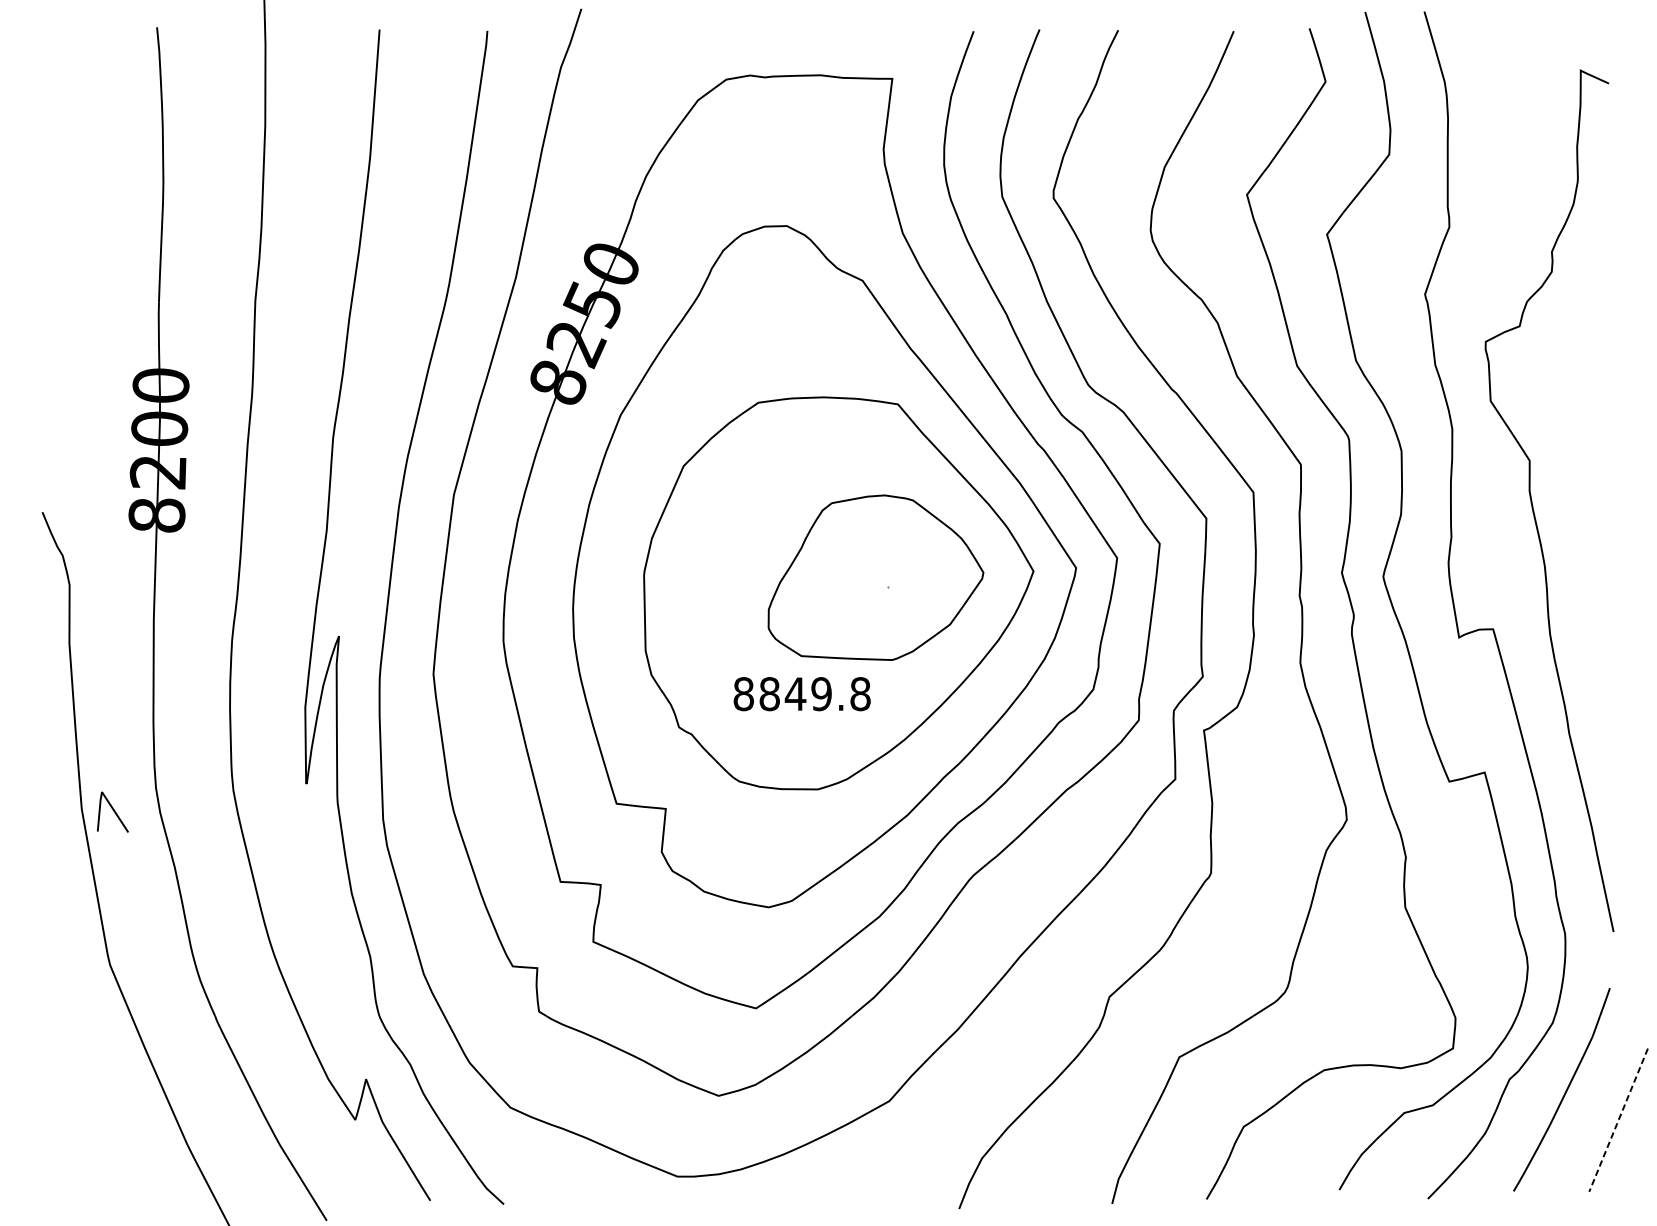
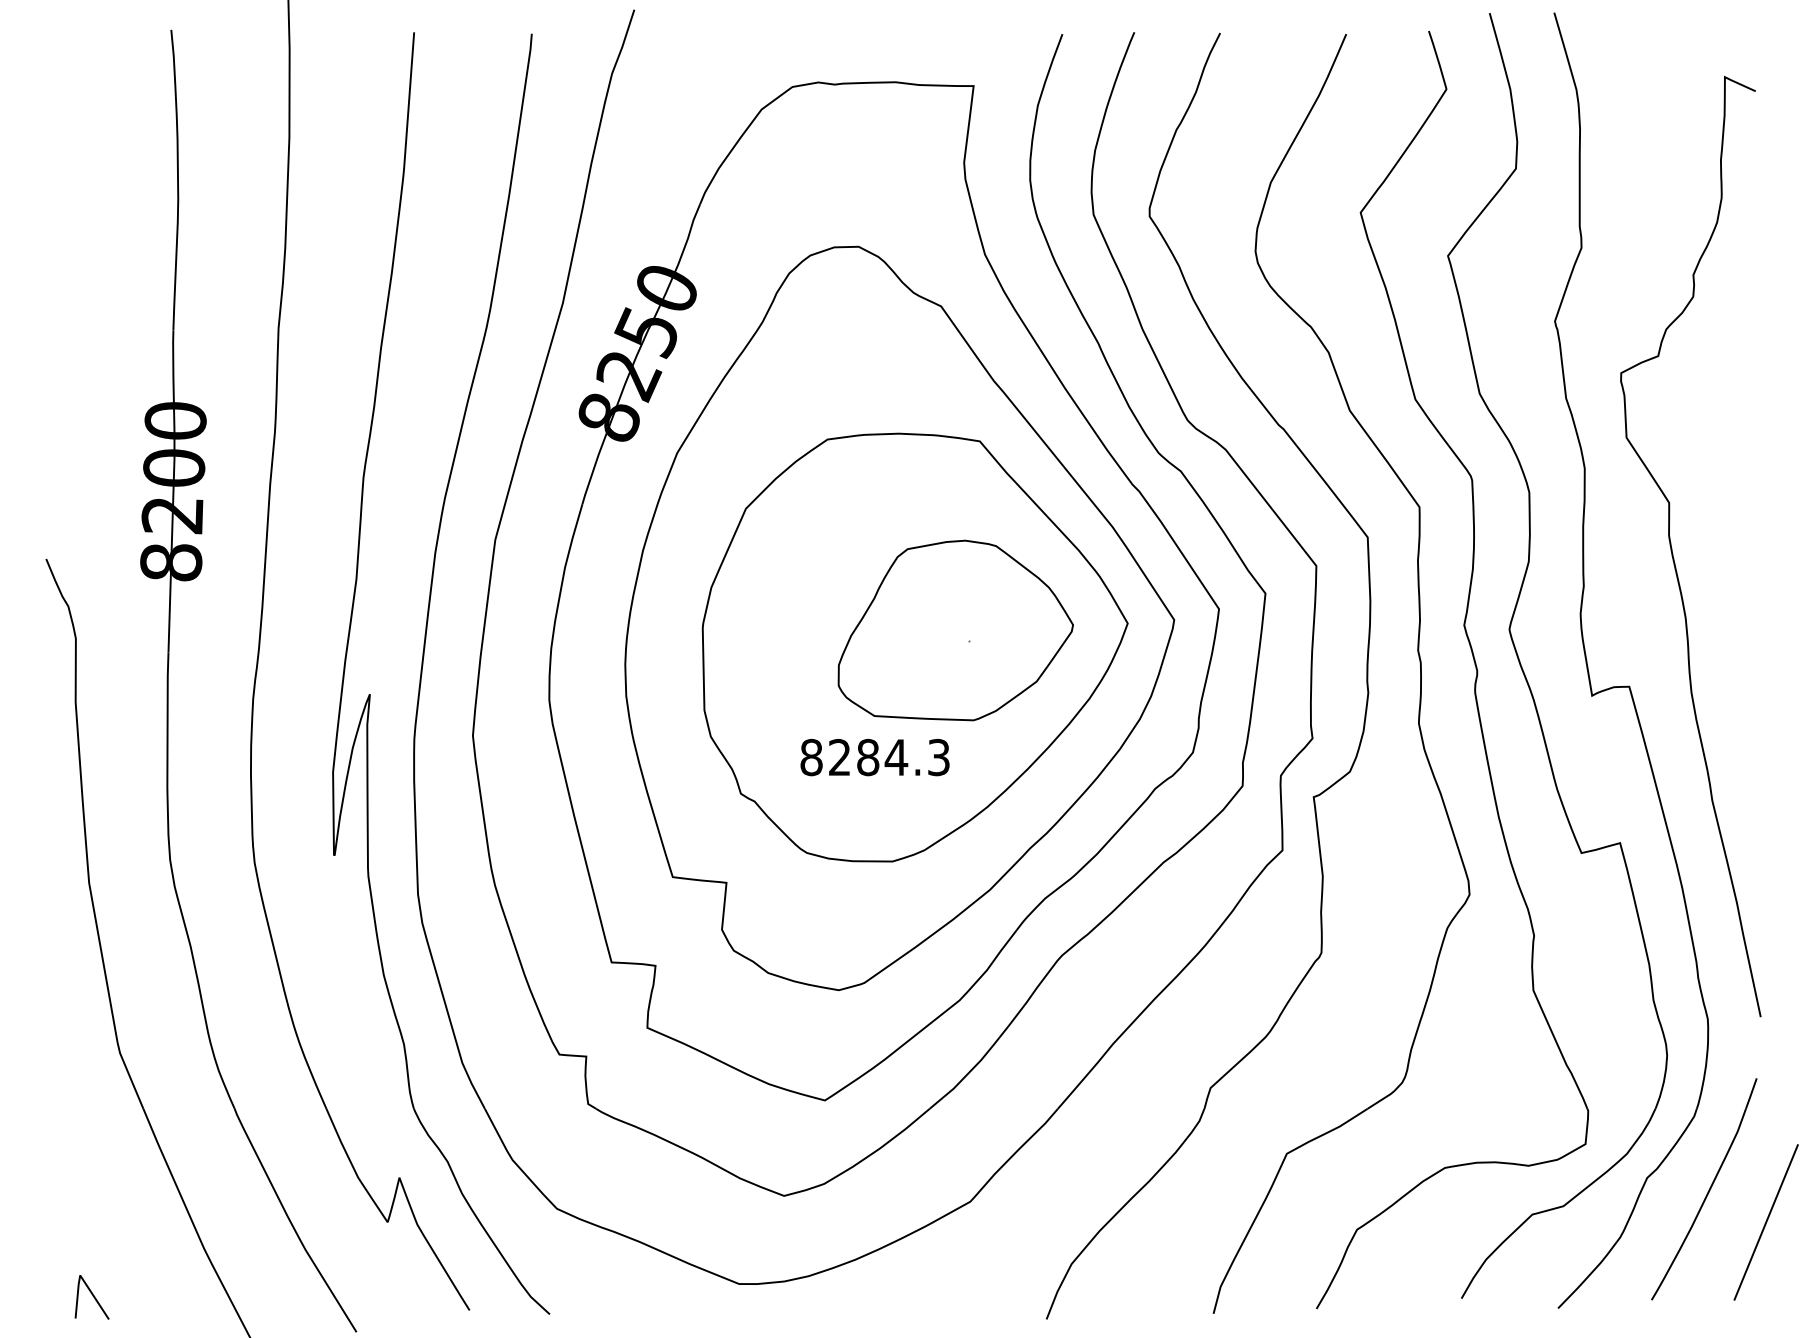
text: (815, 694) -> (889, 757), 8849.8 -> 8284.3
line: (113, 811) -> (92, 1296), moved
line: (1618, 1120) -> (1766, 1222), dashed -> solid

